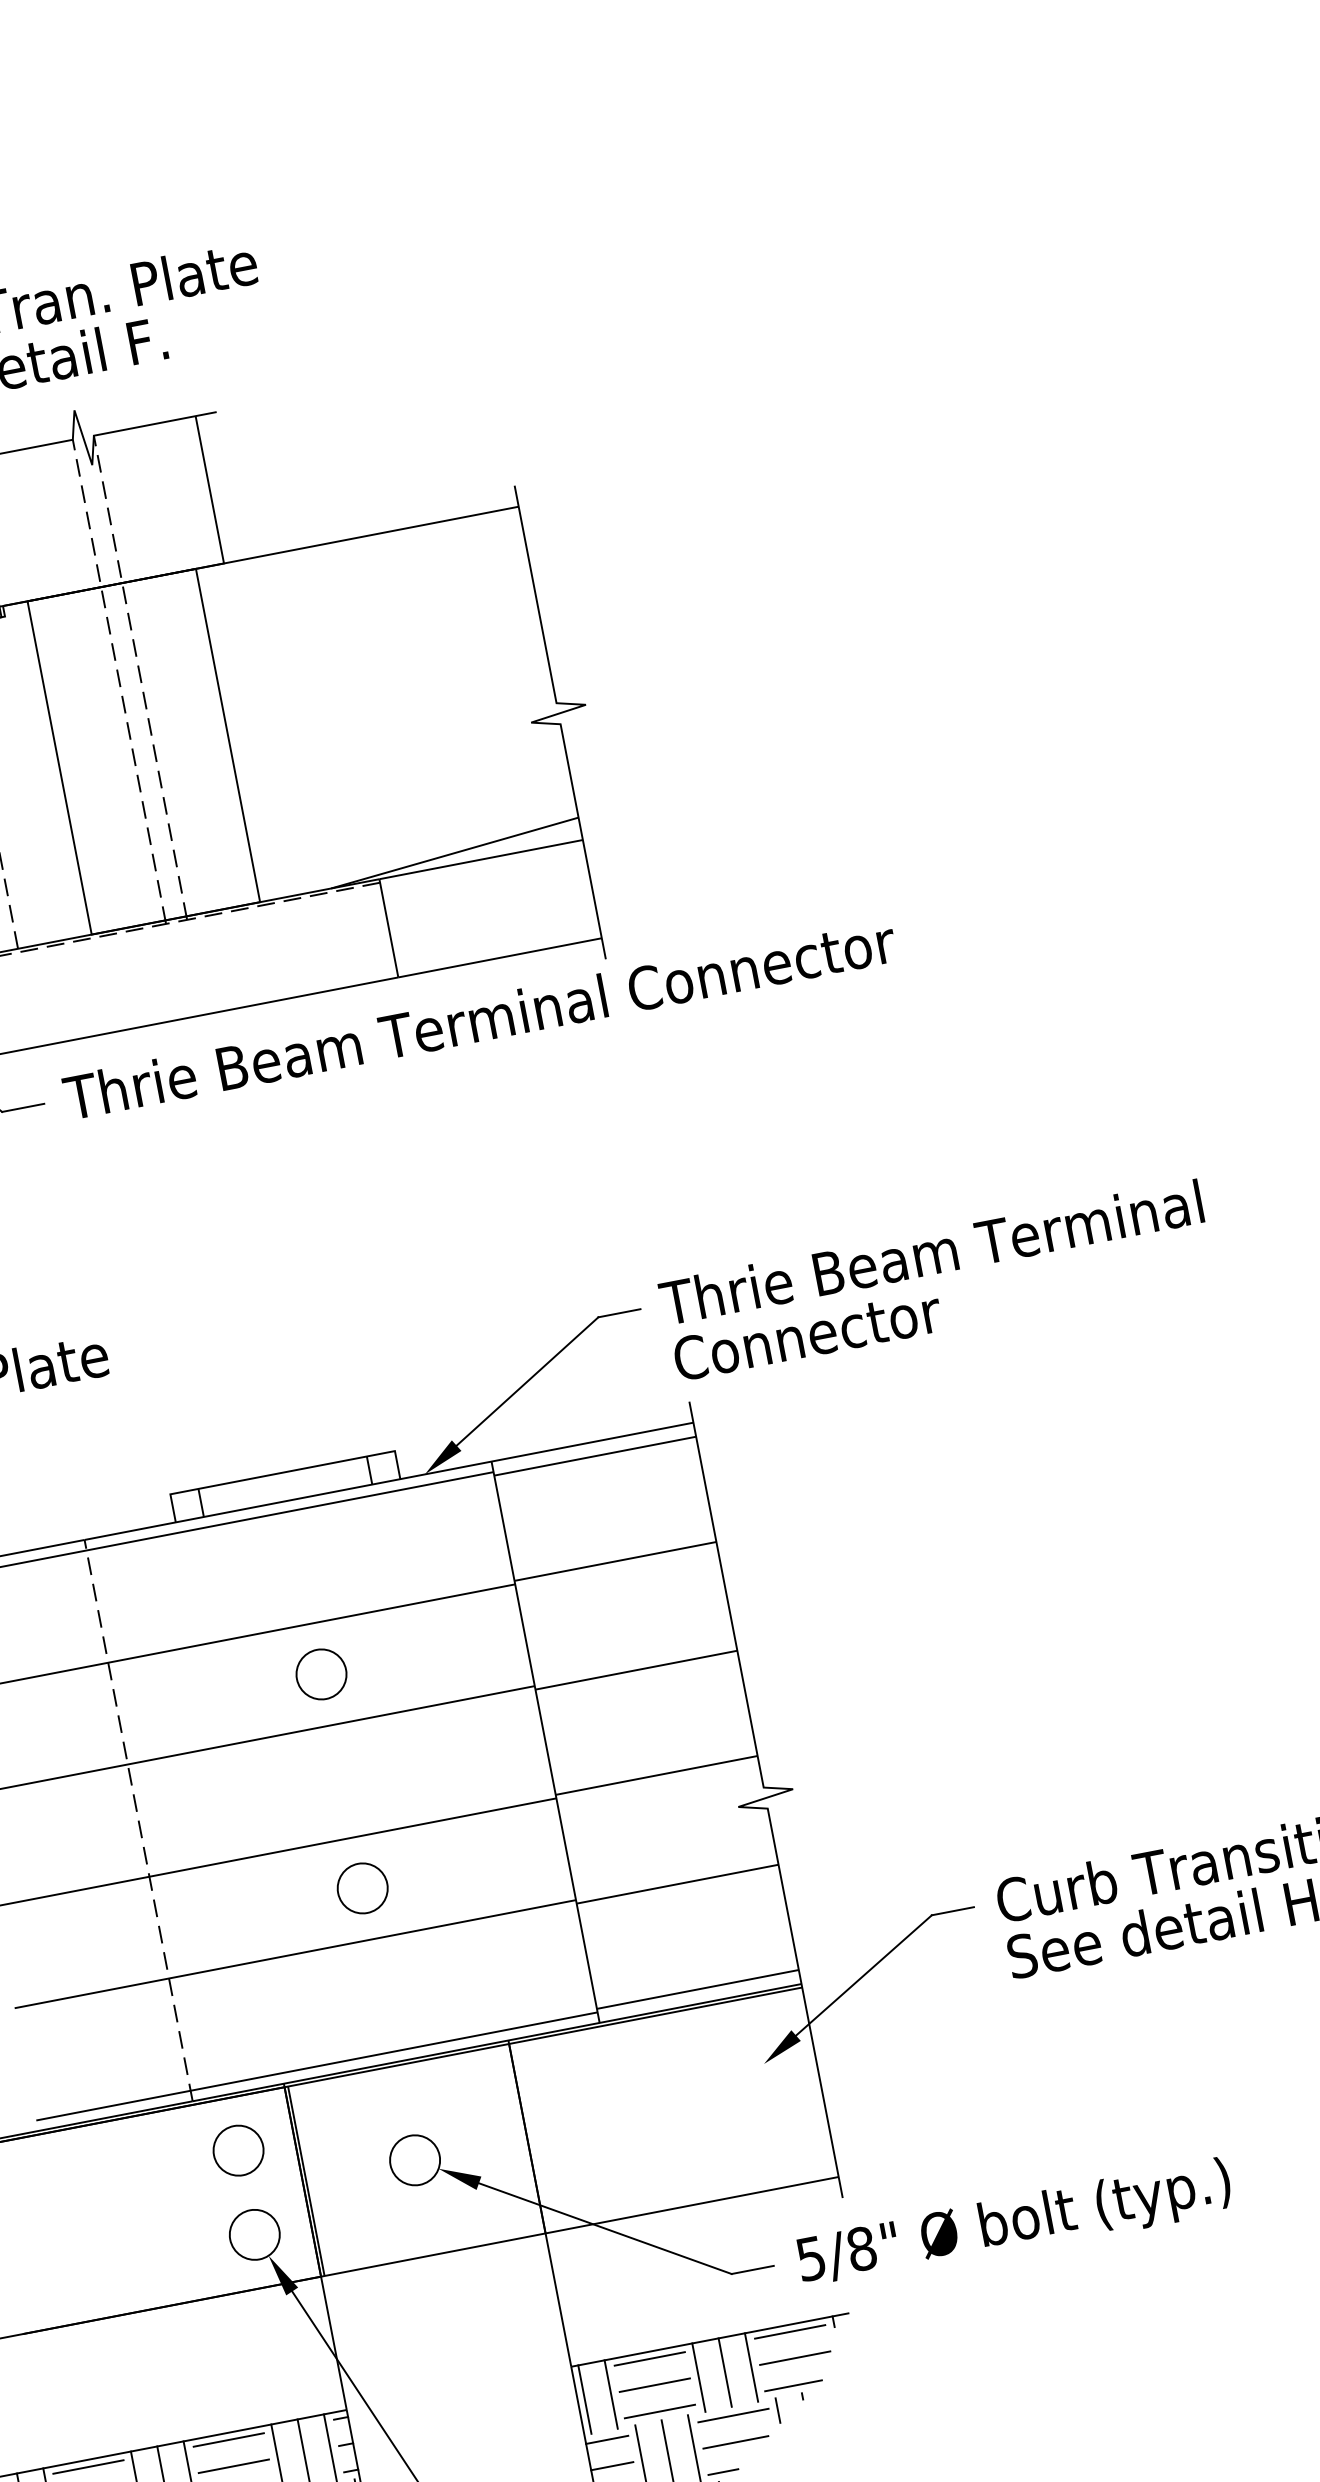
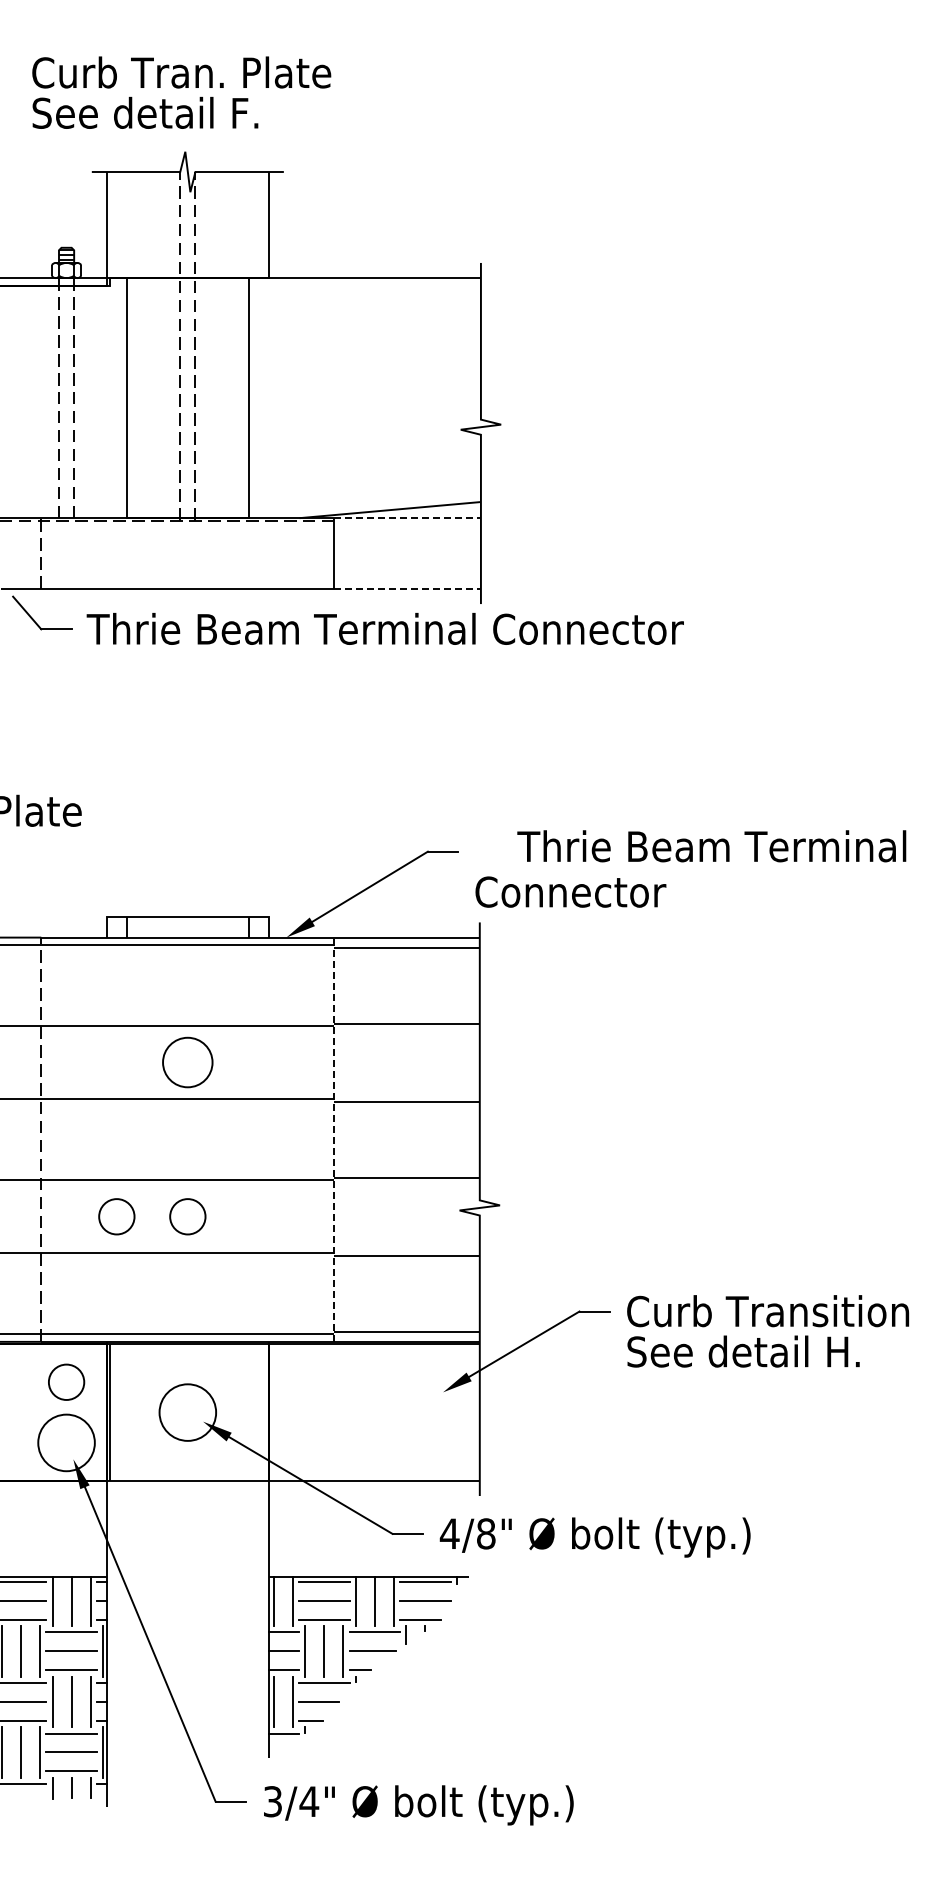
line: (482, 859) -> (408, 518), solid -> dashed
line: (501, 957) -> (408, 588), solid -> dashed
text: (931, 1252) -> (711, 846), moved
circle: (320, 1674) -> (187, 1062), size x1.4
line: (545, 1741) -> (334, 1139), solid -> dashed
circle: (263, 1907) -> (116, 1216), added
circle: (414, 2160) -> (187, 1412), size x1.6
circle: (254, 2234) -> (66, 1442), size x1.6
text: (810, 2258) -> (449, 1533), 5/8" -> 4/8"

